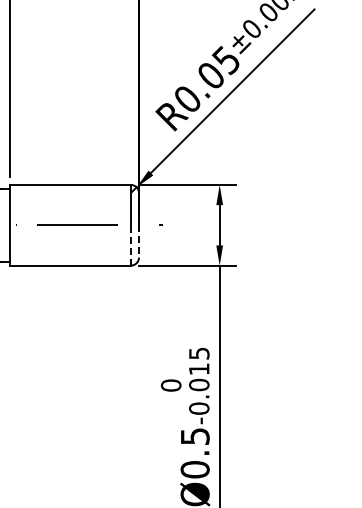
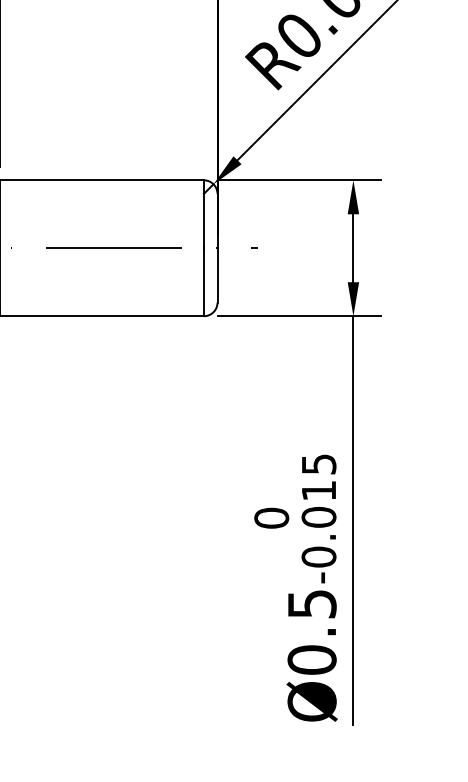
line: (139, 241) -> (218, 275), dashed -> solid
line: (130, 244) -> (203, 280), dashed -> solid

